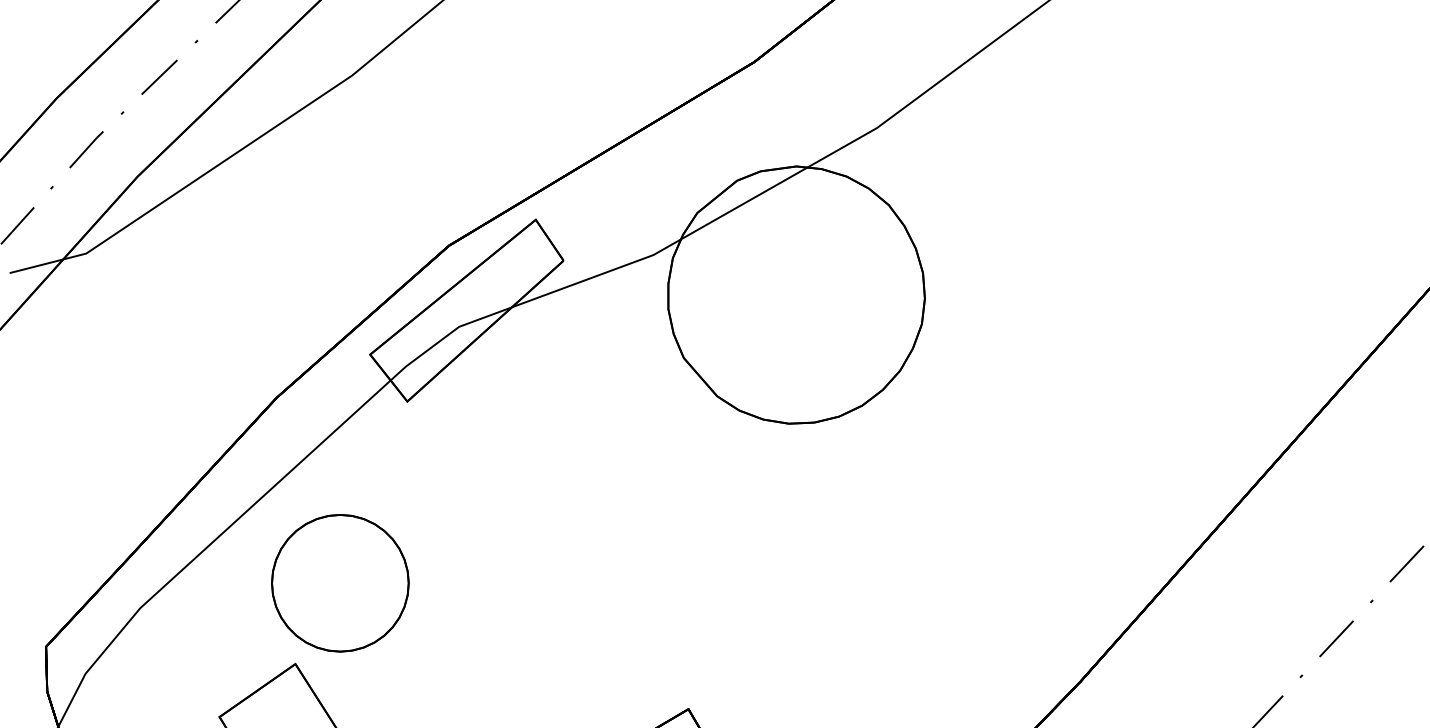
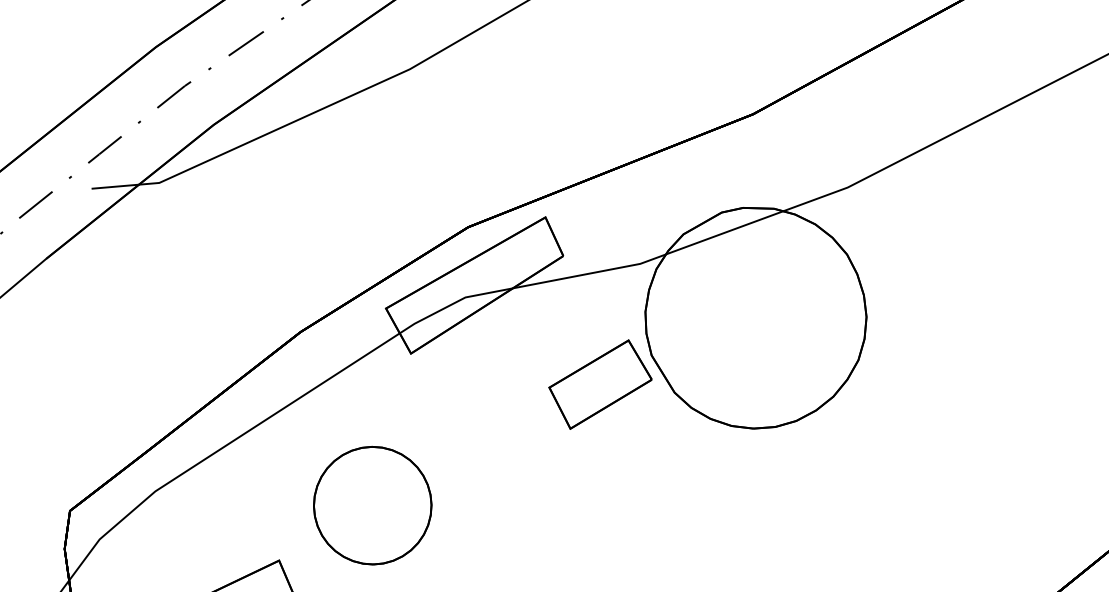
part: (630, 401) -> (600, 384), added
part: (340, 583) -> (372, 505), moved

